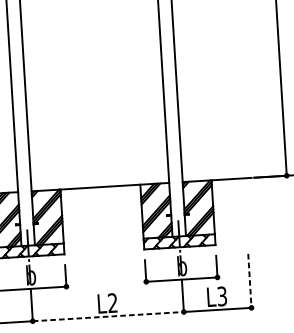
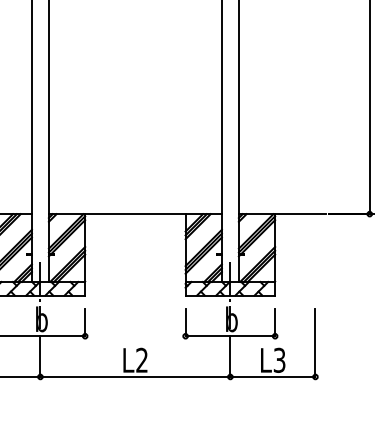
line: (249, 281) -> (315, 343), dashed -> solid
line: (108, 316) -> (135, 376), dashed -> solid

